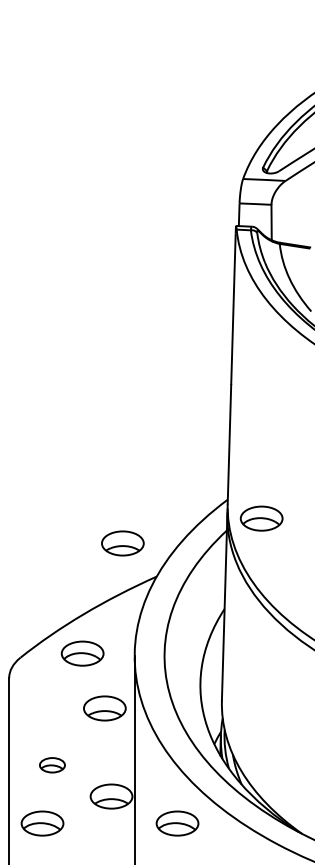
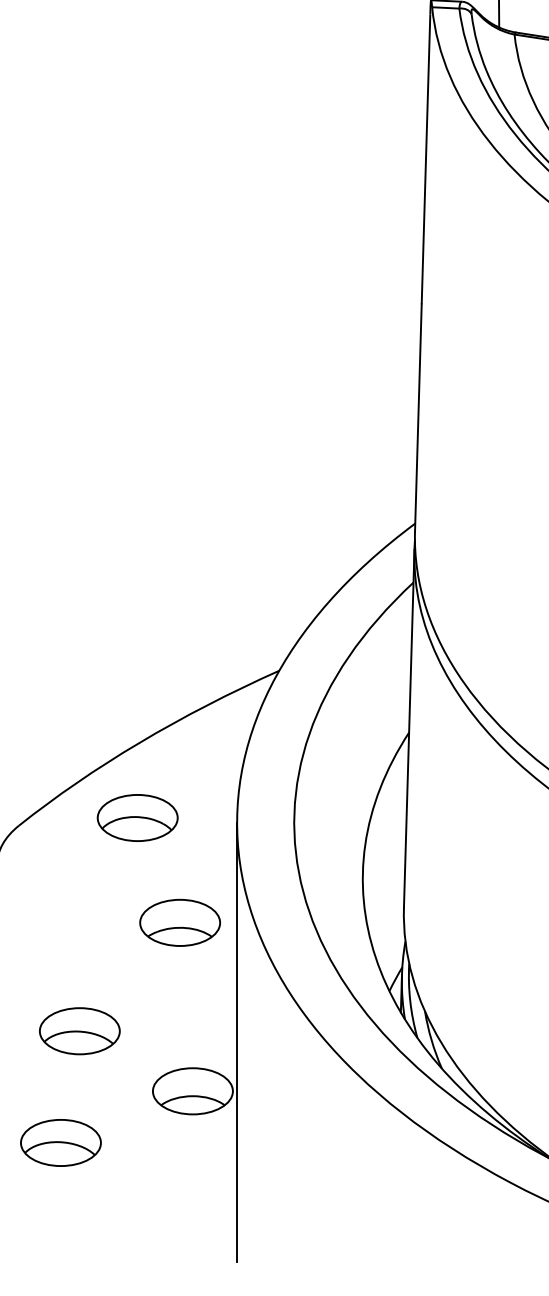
part: (261, 518) -> (479, 559), removed
part: (122, 543) -> (213, 607), removed
part: (52, 765) -> (80, 1031), size x1.67
part: (177, 823) -> (319, 1142), removed

